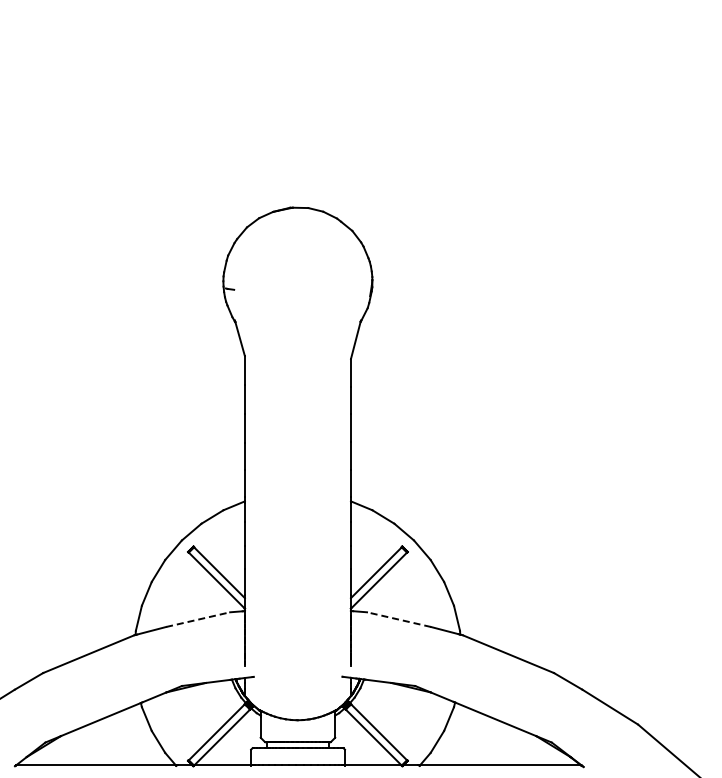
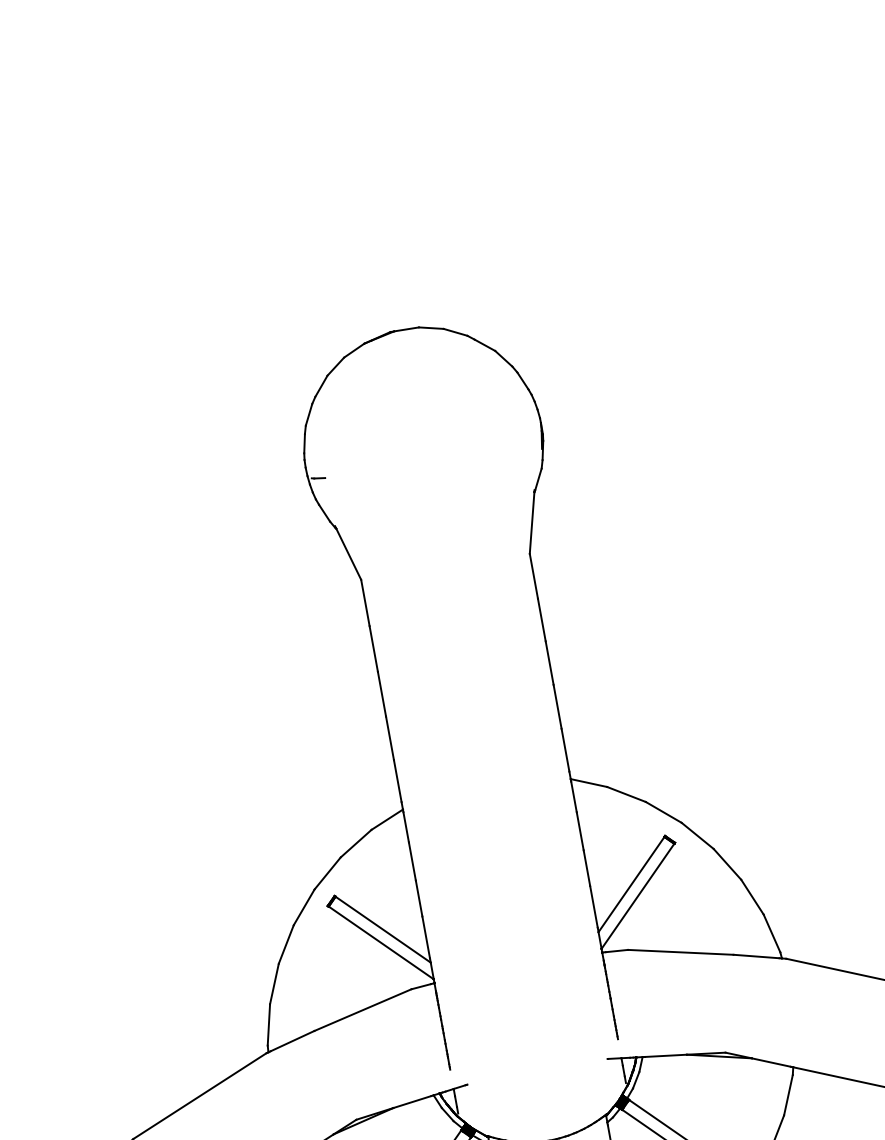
line: (198, 619) -> (363, 1009), dashed -> solid
line: (399, 619) -> (681, 951), dashed -> solid

